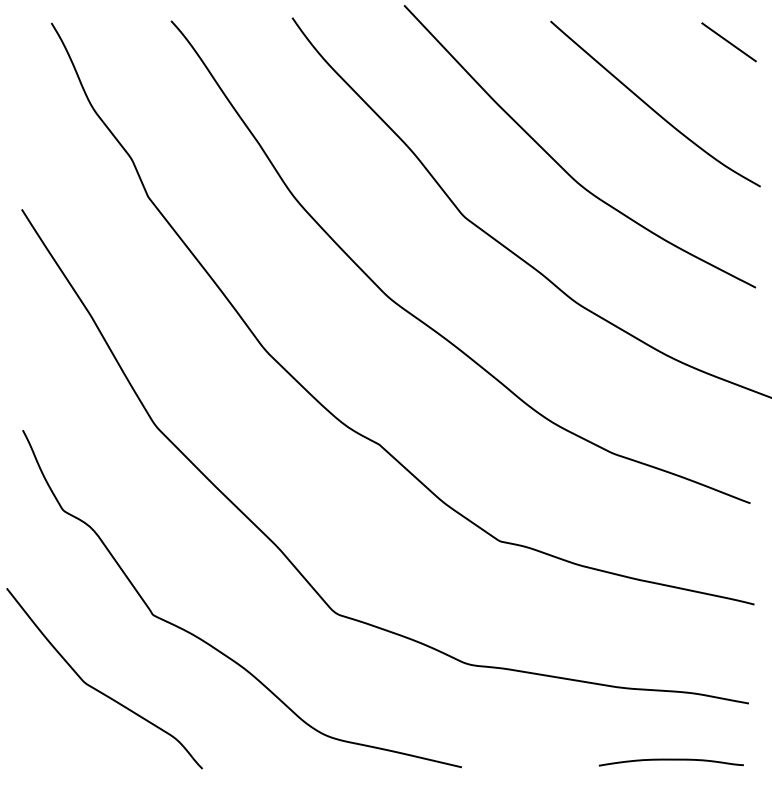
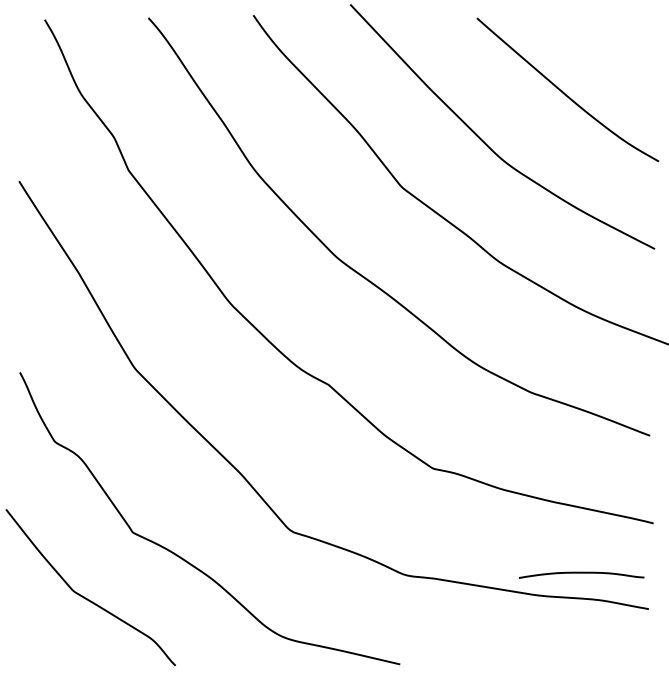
line: (728, 42) -> (631, 36), removed
curve: (671, 760) -> (581, 573), moved

